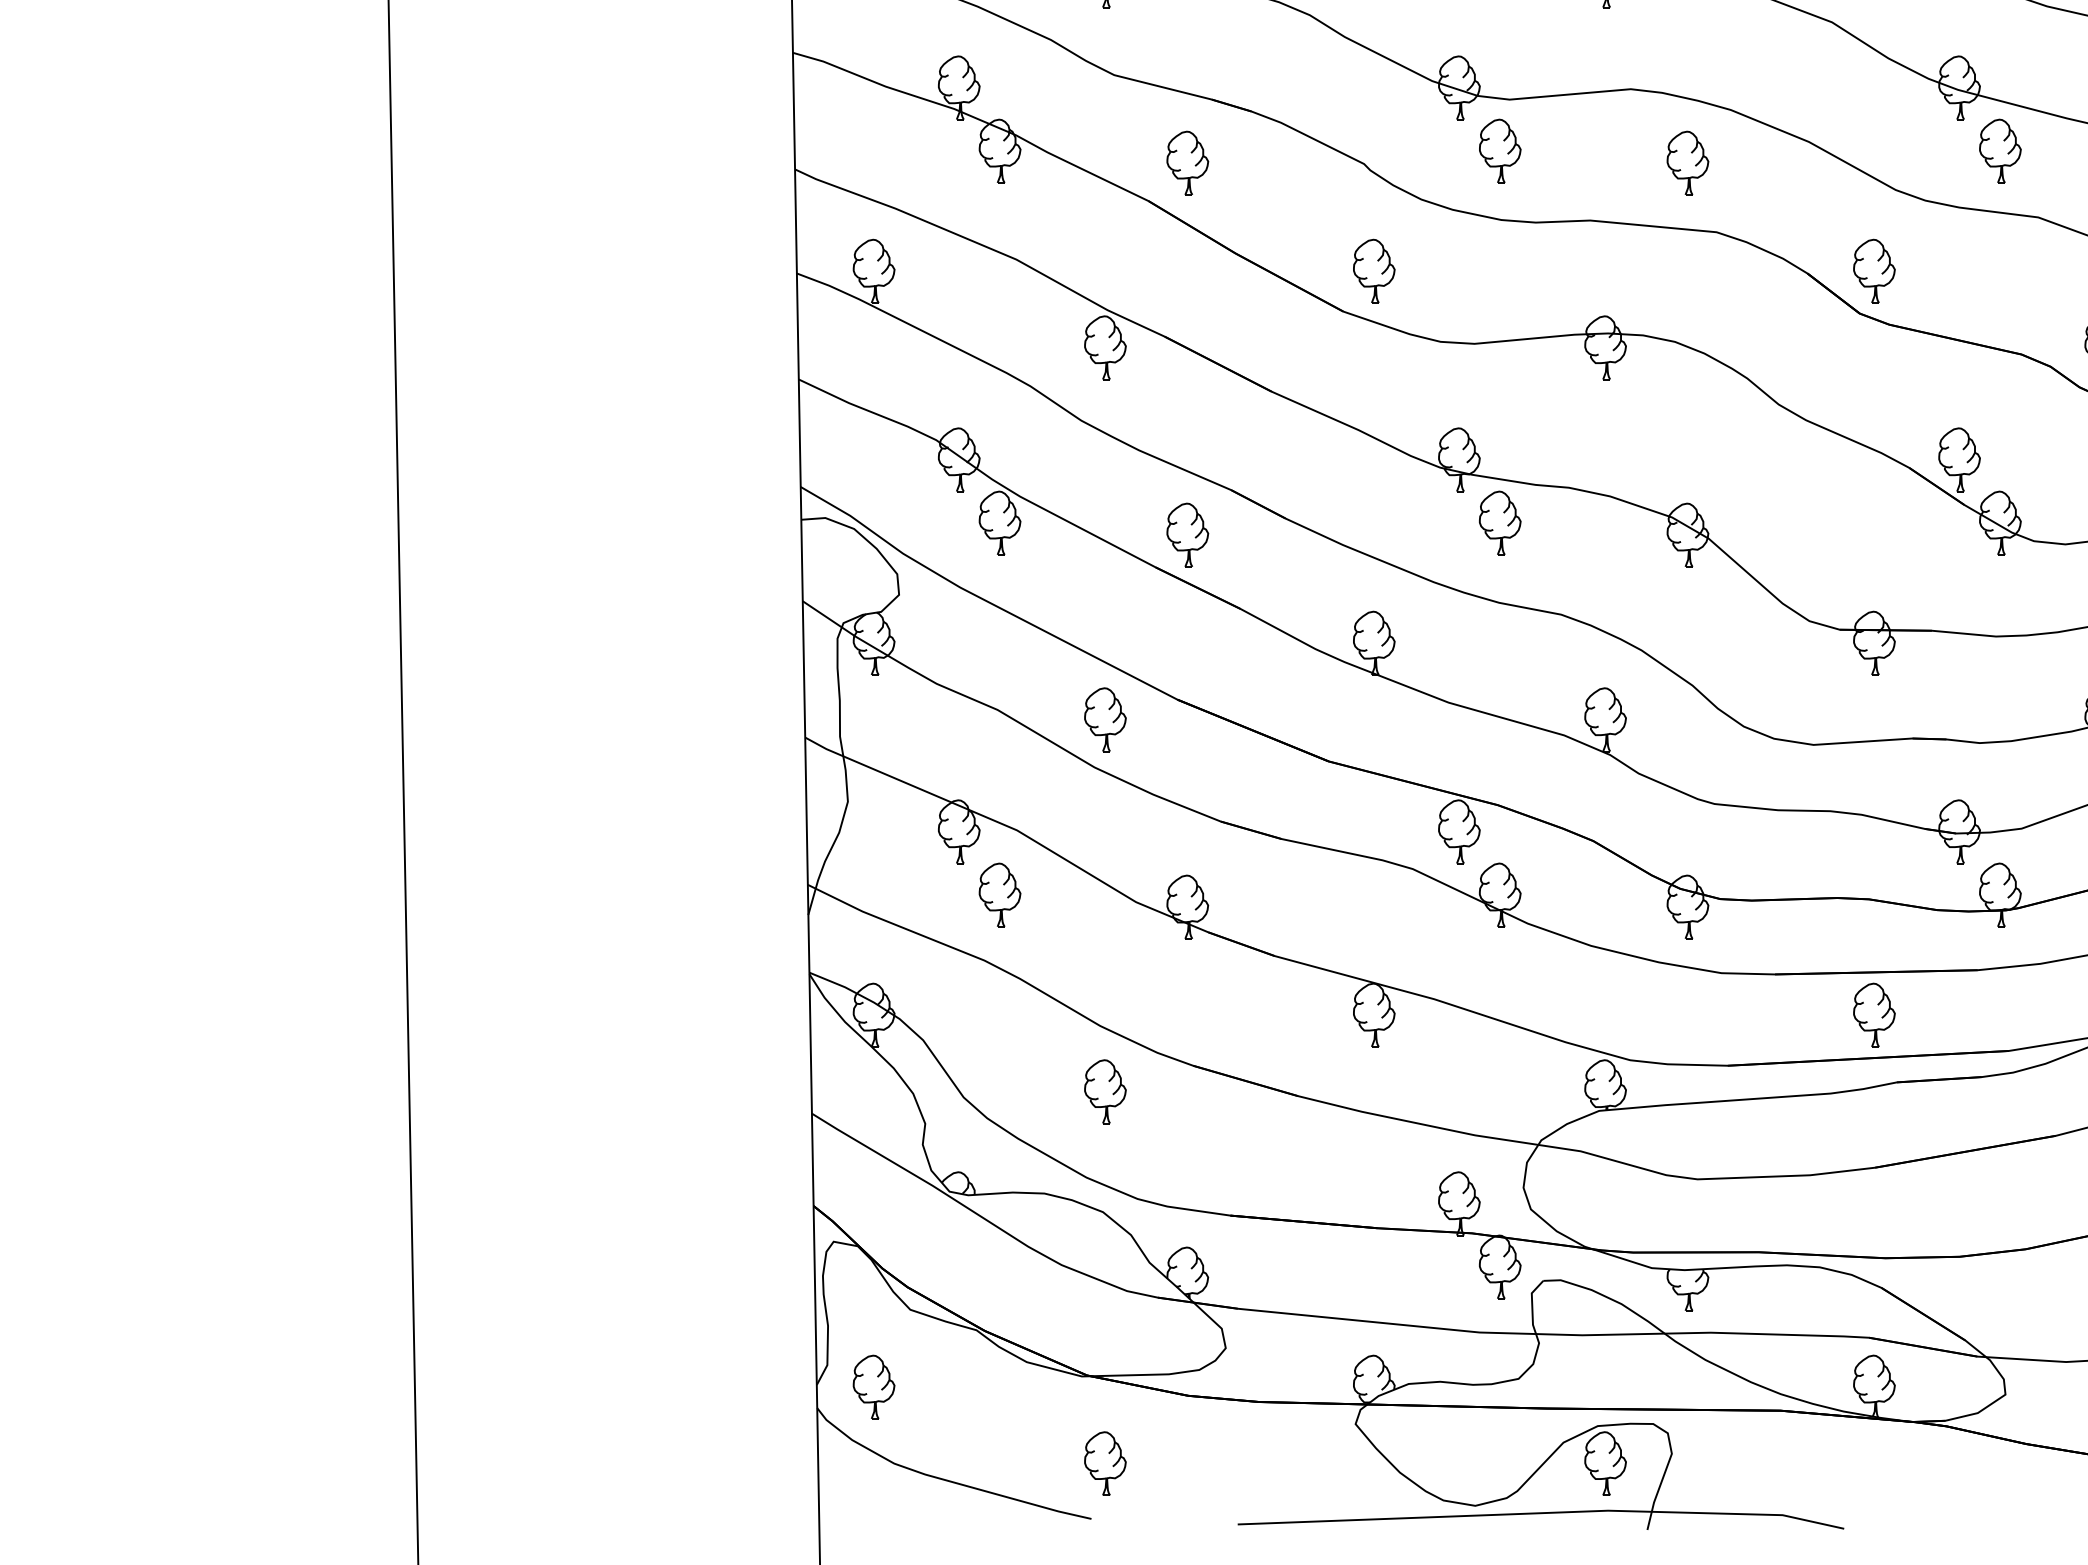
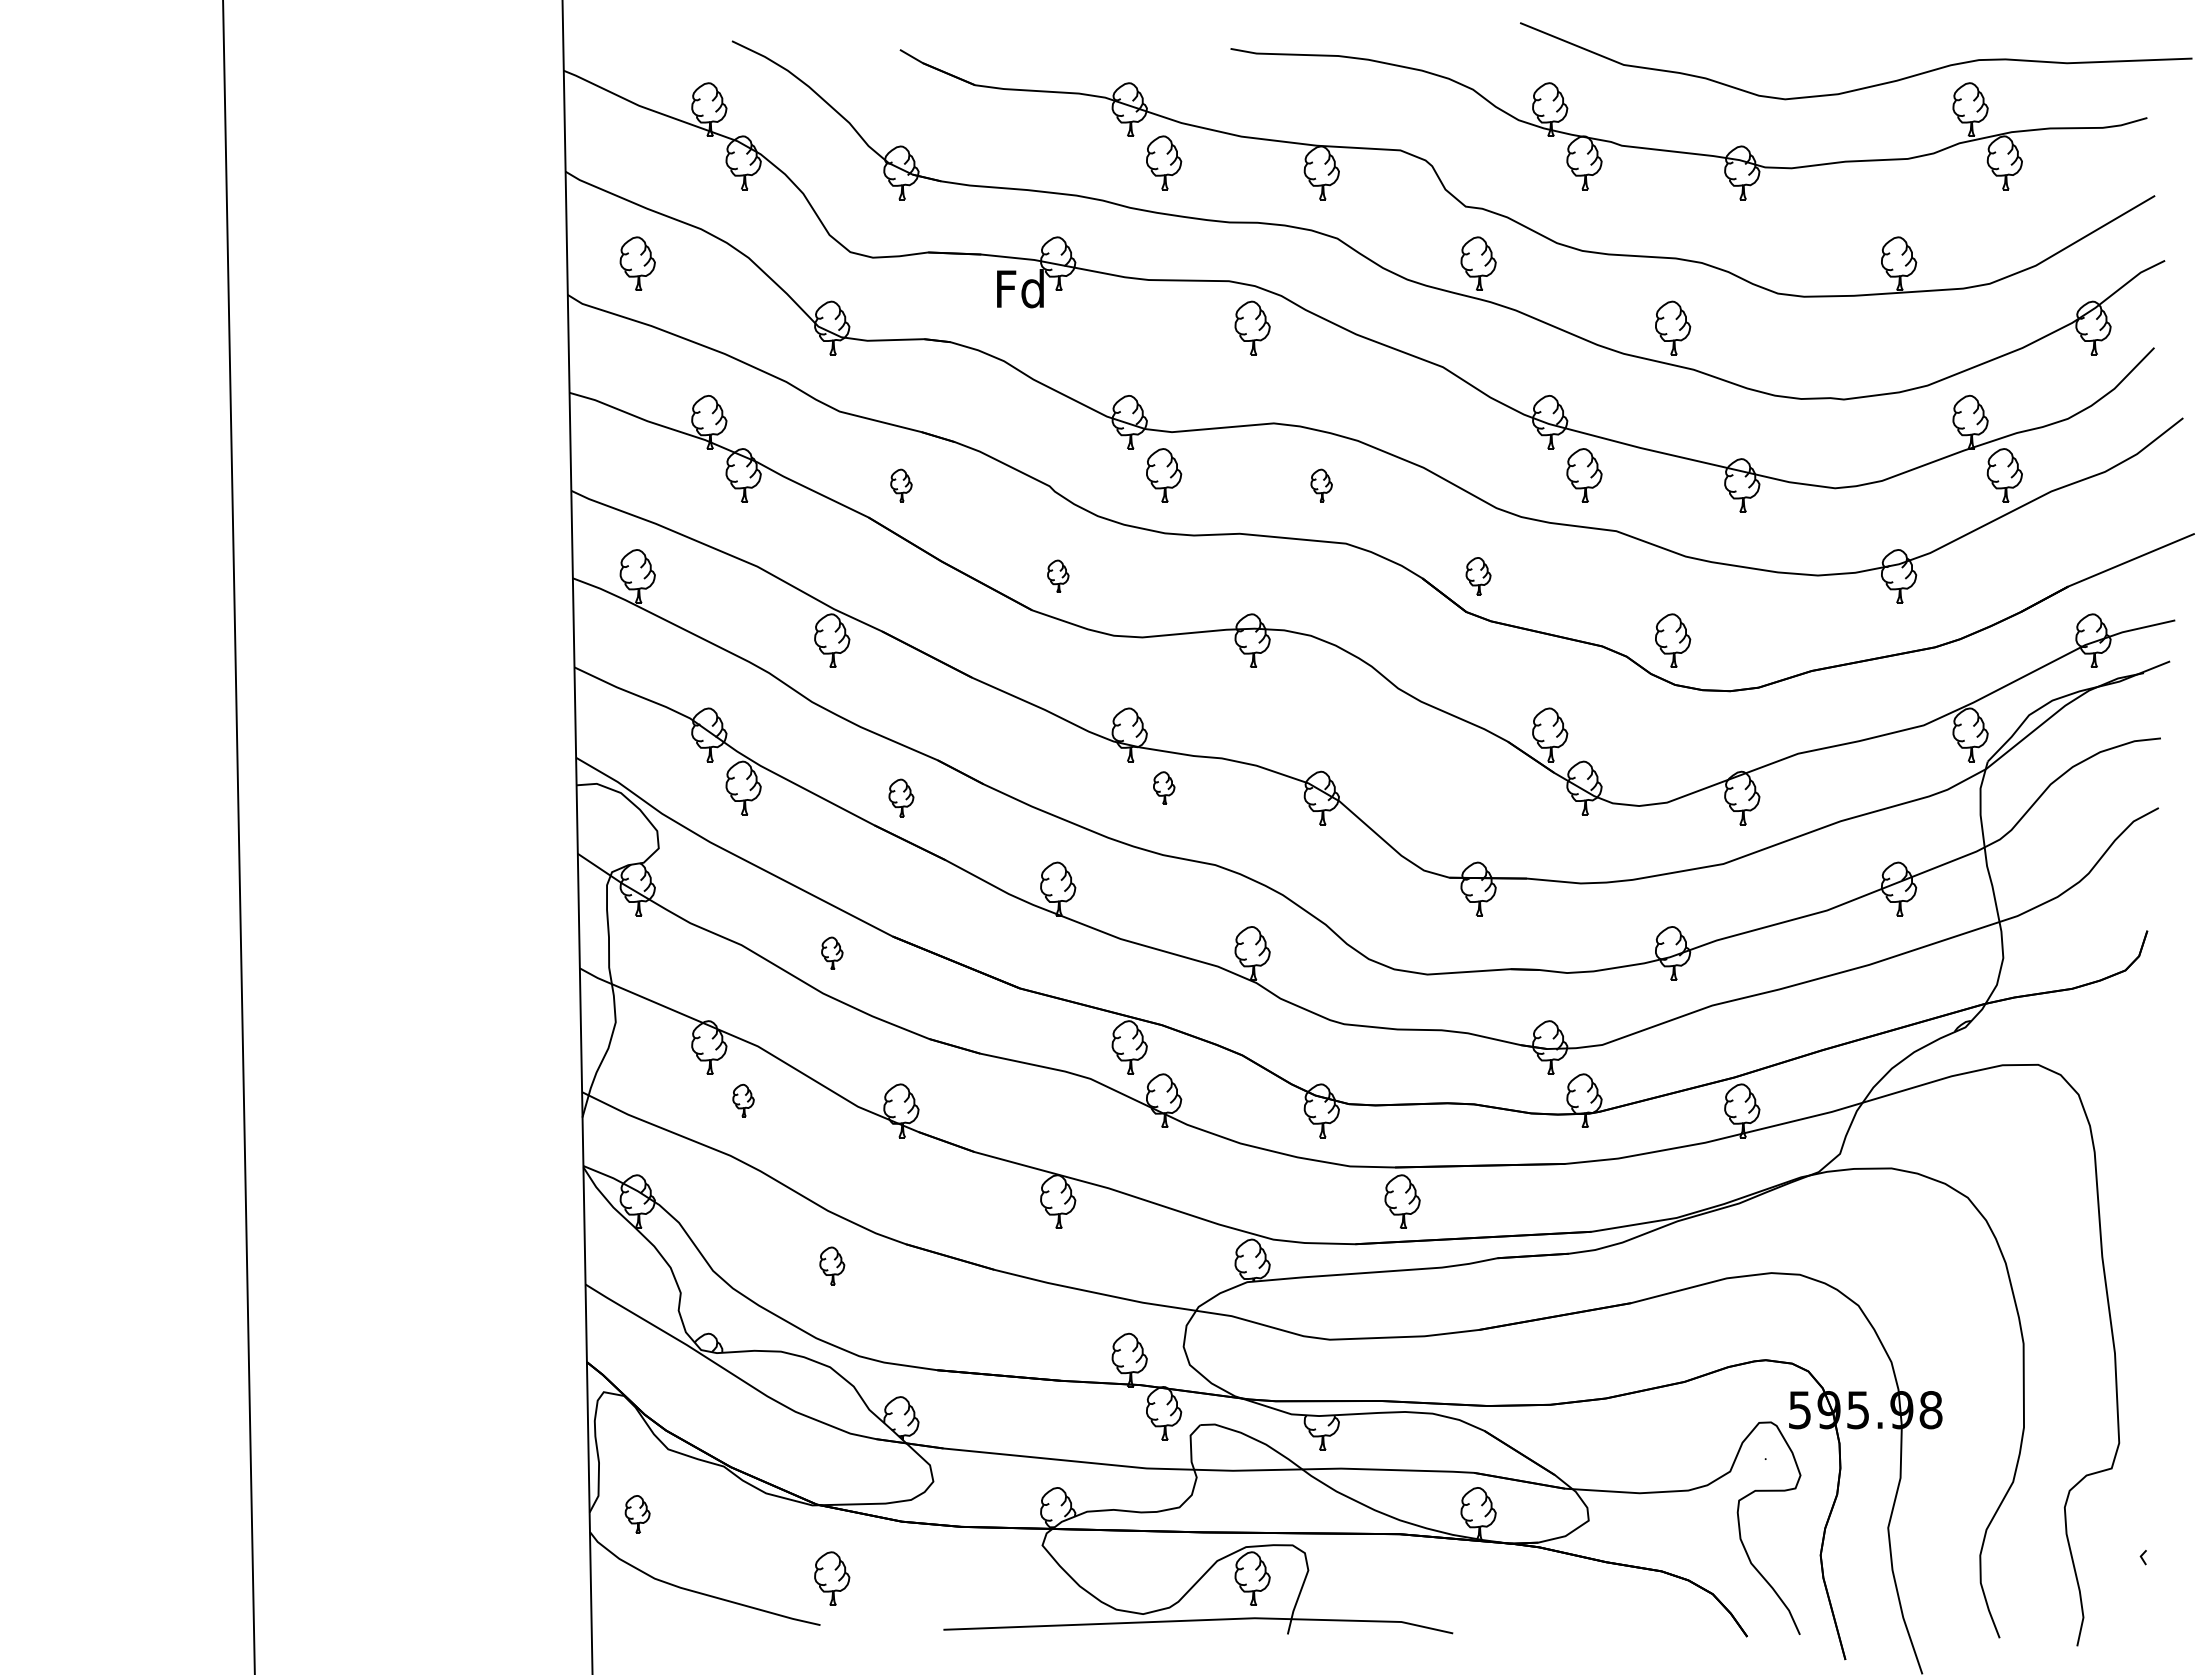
part: (1187, 163) -> (901, 485), size x0.6
part: (1687, 163) -> (1321, 485), size x0.6
part: (1374, 271) -> (1058, 576), size x0.6
part: (1874, 271) -> (1478, 576), size x0.7
part: (1500, 522) -> (1164, 787), size x0.6
part: (1187, 534) -> (901, 797), size x0.7
part: (1105, 719) -> (832, 953), size x0.6
part: (999, 894) -> (743, 1100), size x0.6
part: (1874, 1014) -> (1402, 1201), moved
part: (1105, 1091) -> (832, 1265), size x0.7
part: (873, 1387) -> (637, 1514), size x0.7

